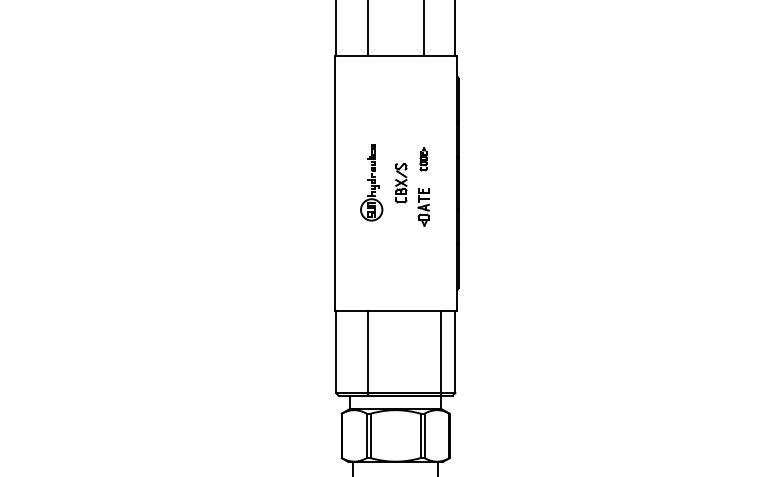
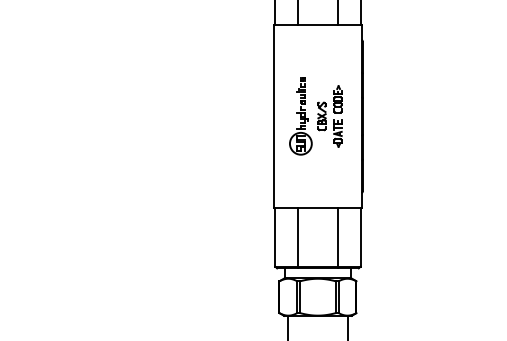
part: (423, 158) -> (337, 98), size x1.67
part: (371, 182) -> (300, 115), size x1.43
line: (440, 352) -> (337, 237), moved

